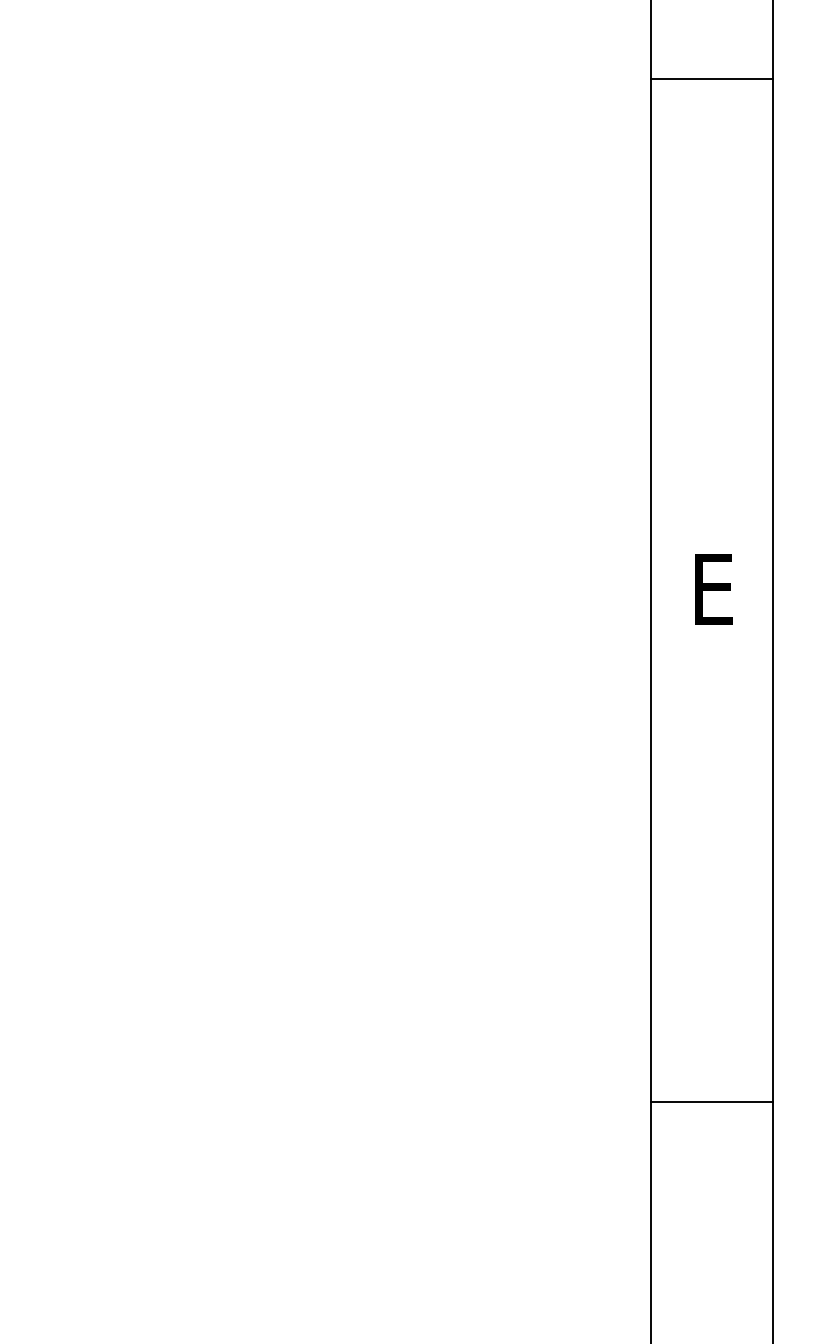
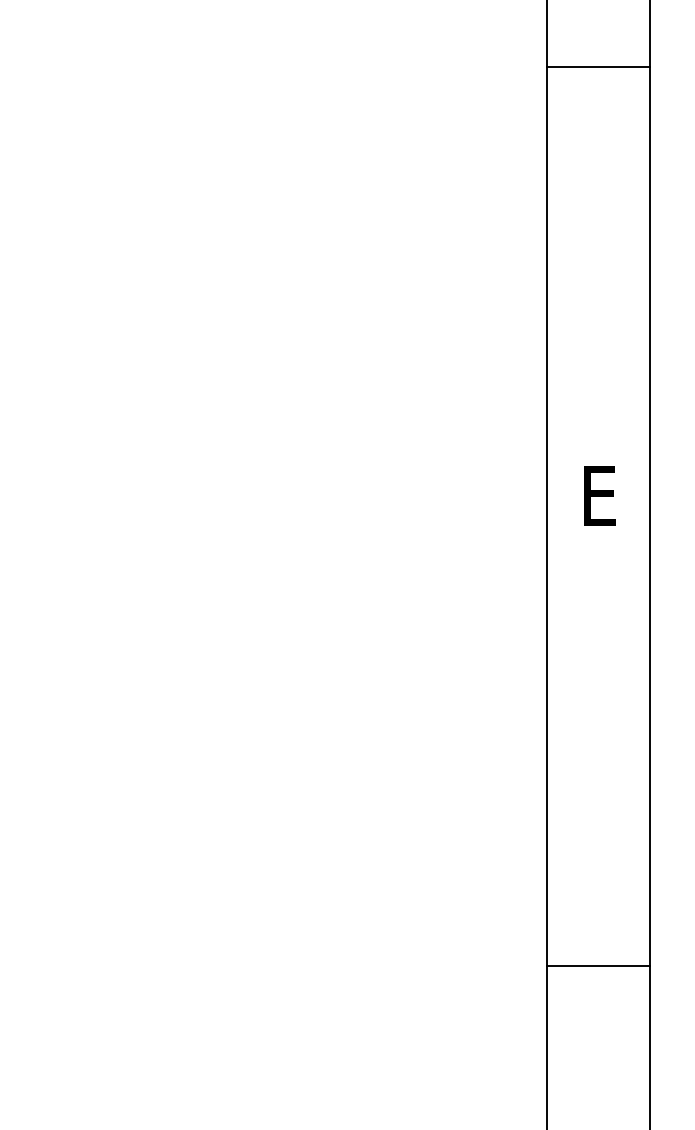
line: (712, 1102) -> (598, 966), moved

